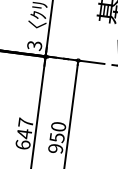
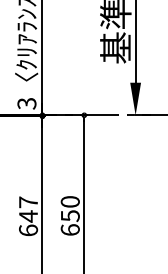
text: (55, 148) -> (69, 229), 950 -> 650

